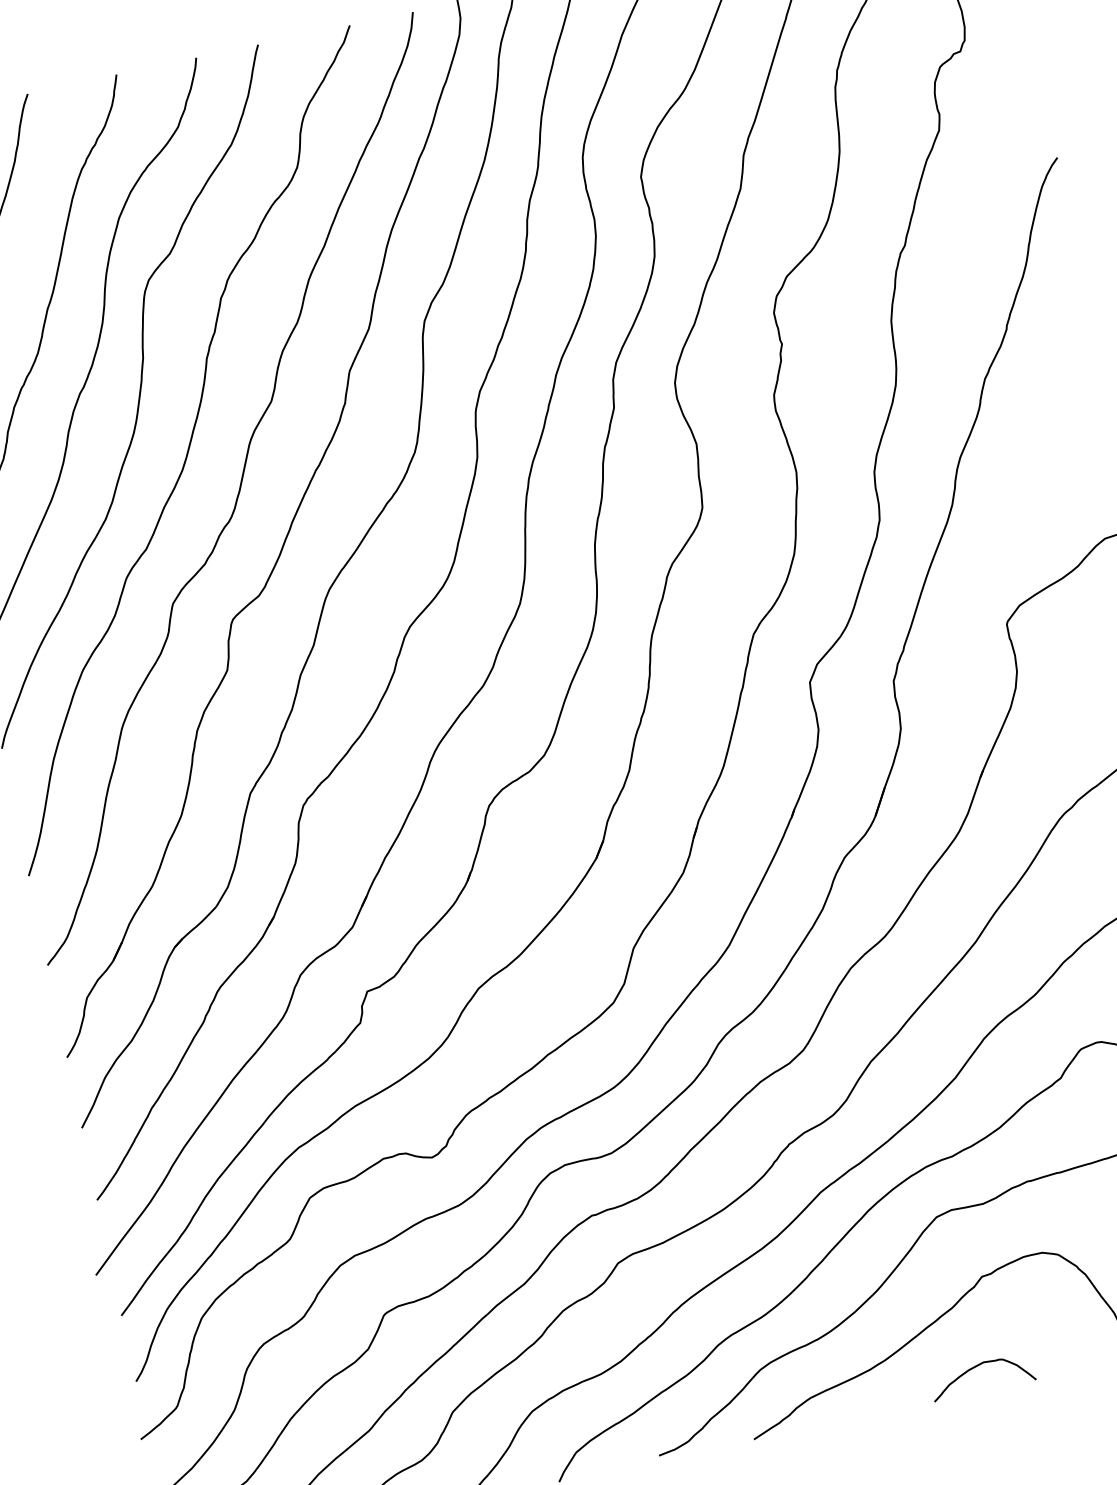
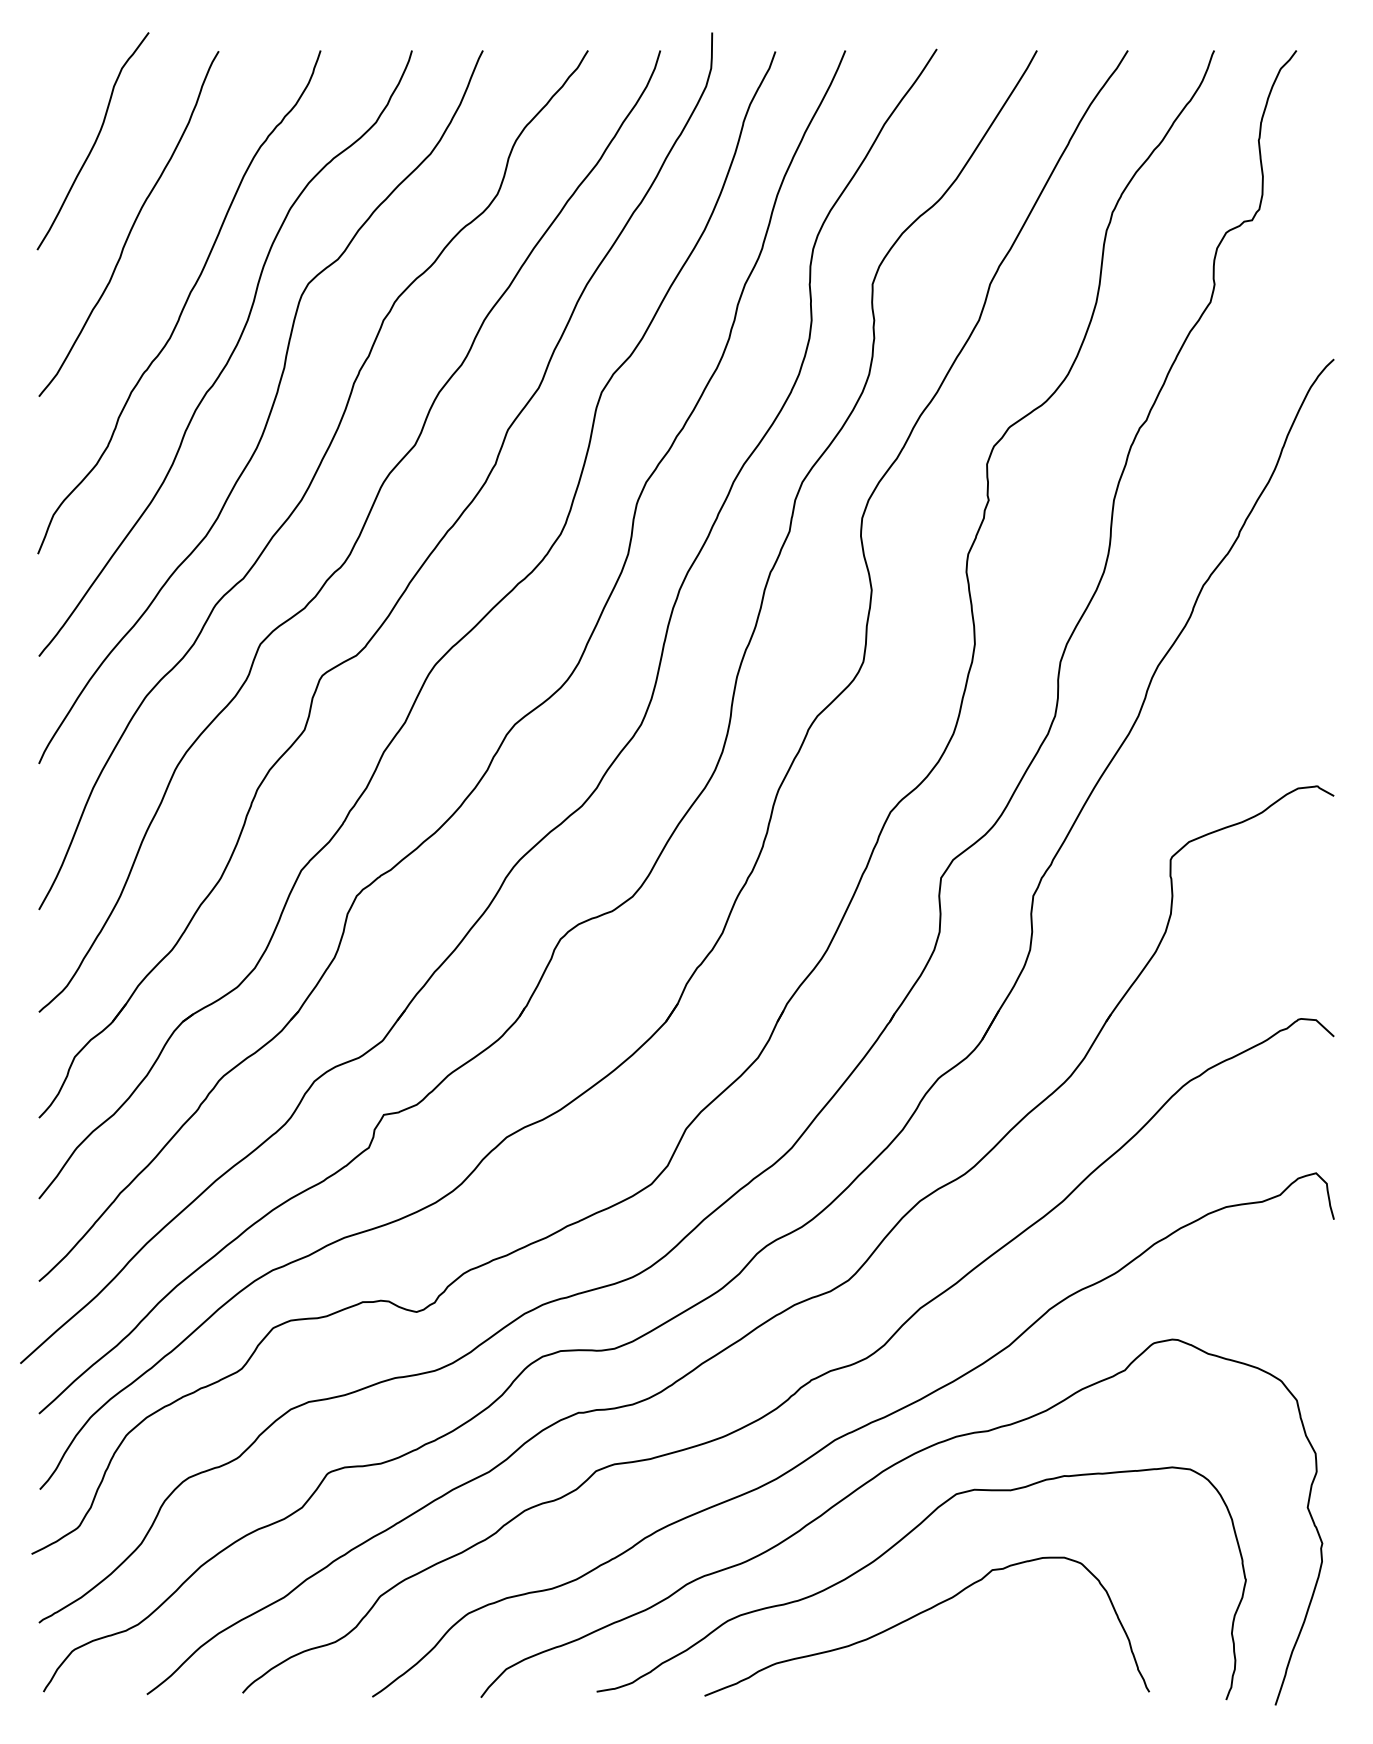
curve: (975, 1367) -> (964, 1668), removed

